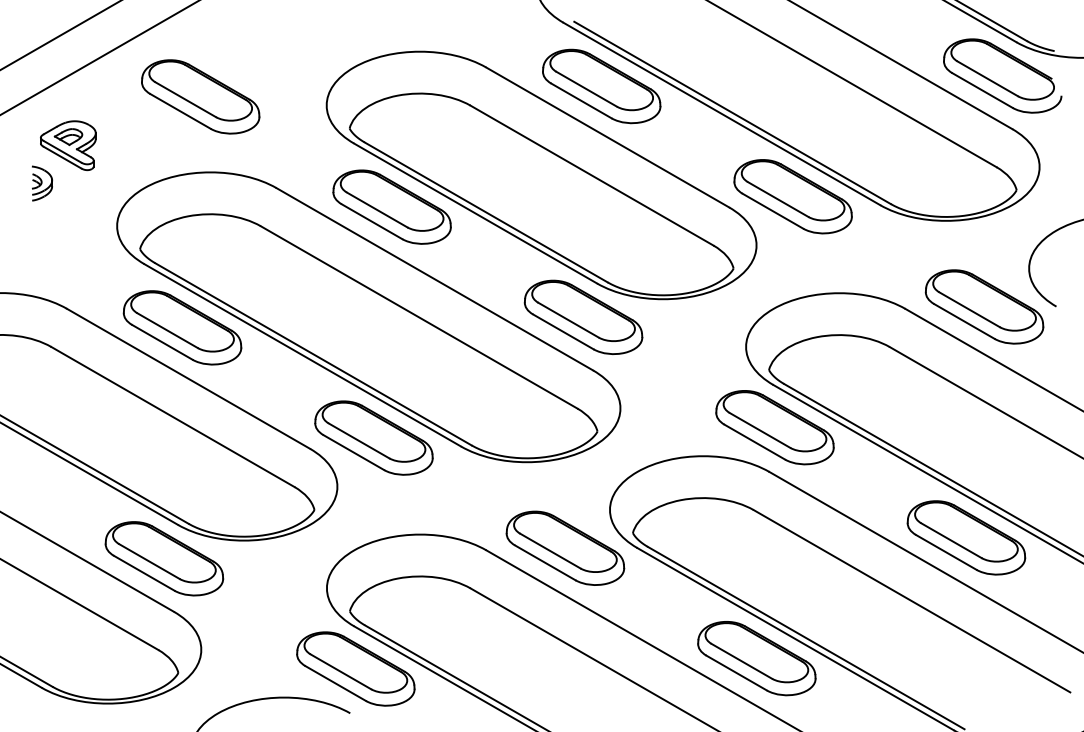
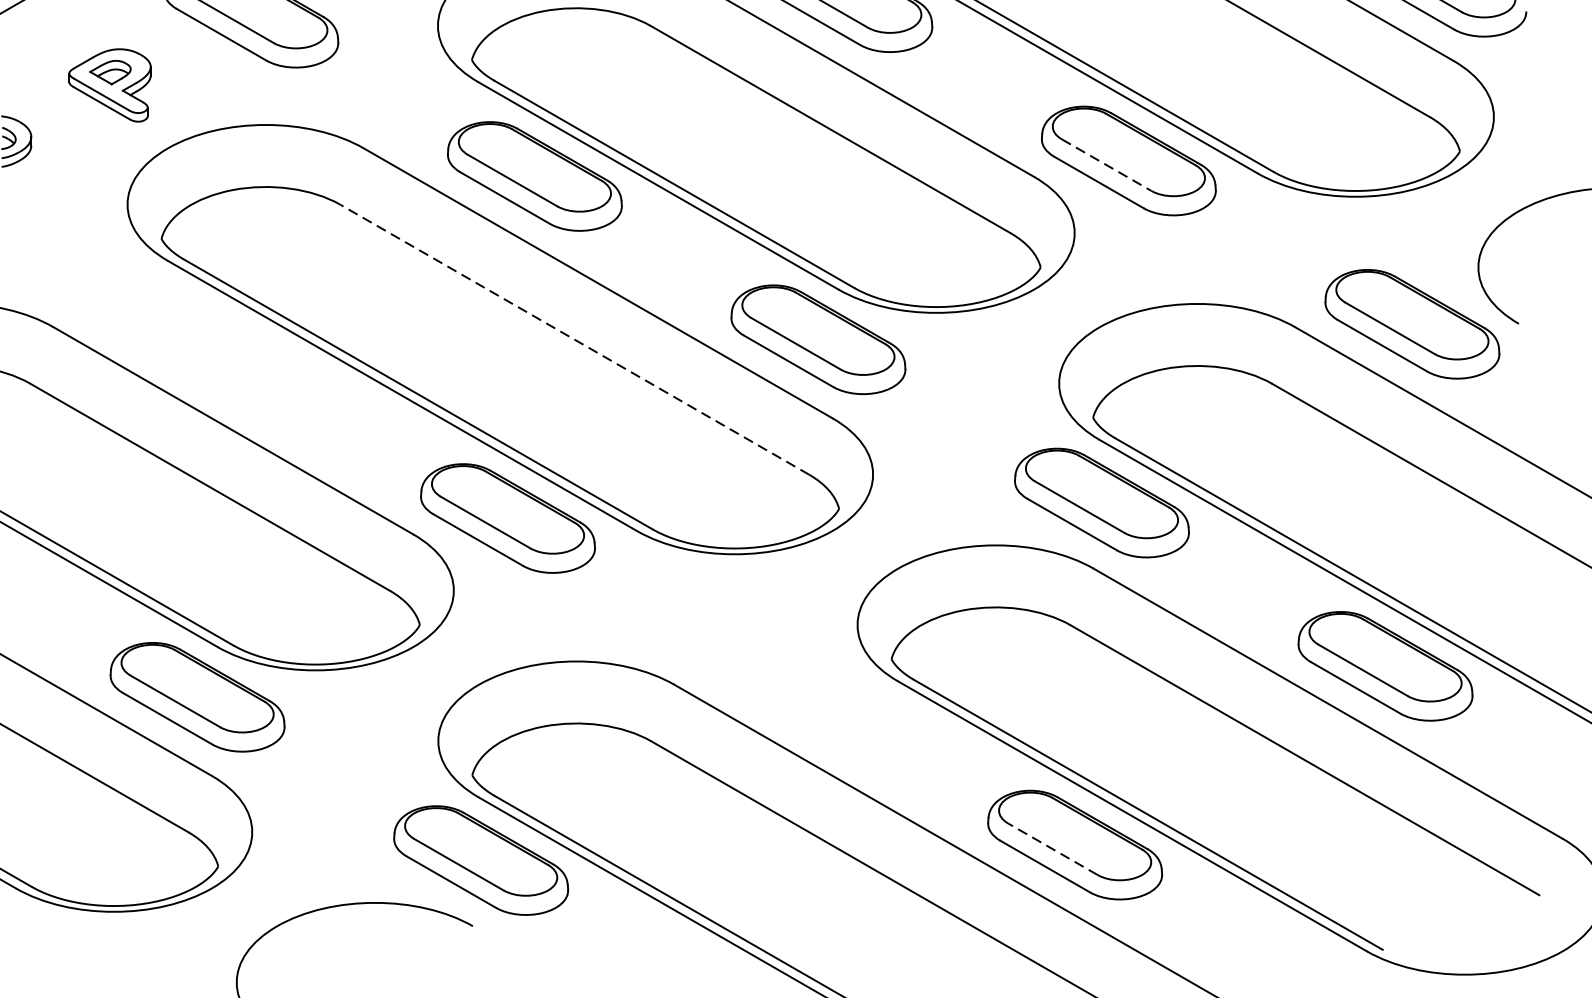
part: (68, 145) -> (110, 85), moved
line: (778, 199) -> (1107, 165), solid -> dashed
line: (419, 317) -> (575, 339), solid -> dashed
part: (182, 327) -> (224, 354), removed
part: (565, 547) -> (791, 680), removed
line: (741, 661) -> (1052, 849), solid -> dashed

